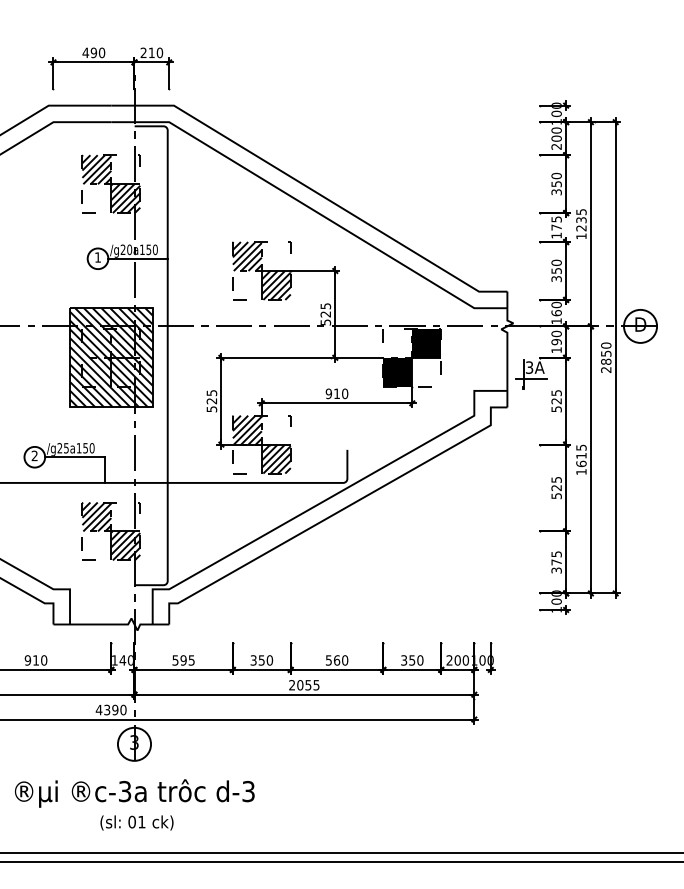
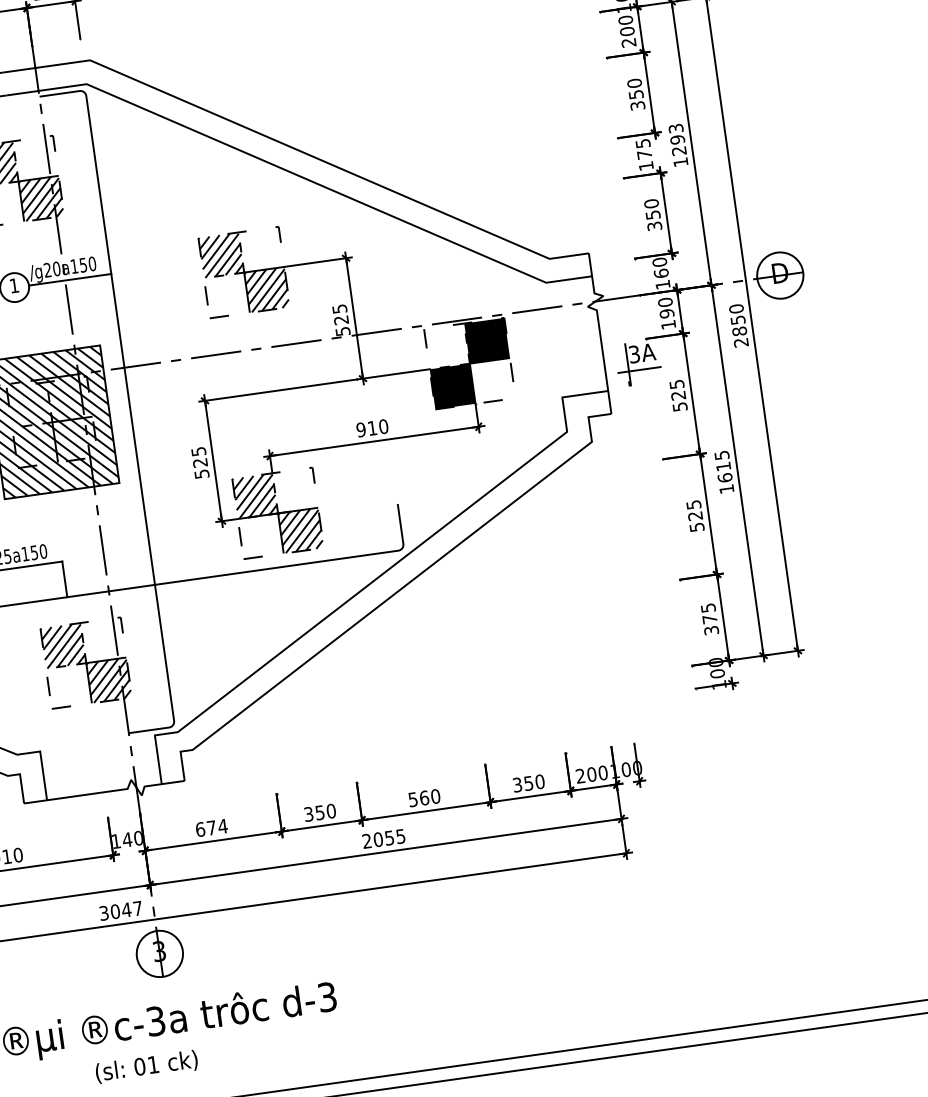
text: (581, 216) -> (677, 134), 1235 -> 1293
text: (183, 660) -> (211, 828), 595 -> 674
text: (110, 709) -> (119, 910), 4390 -> 3047
text: (136, 822) -> (145, 1066), moved

